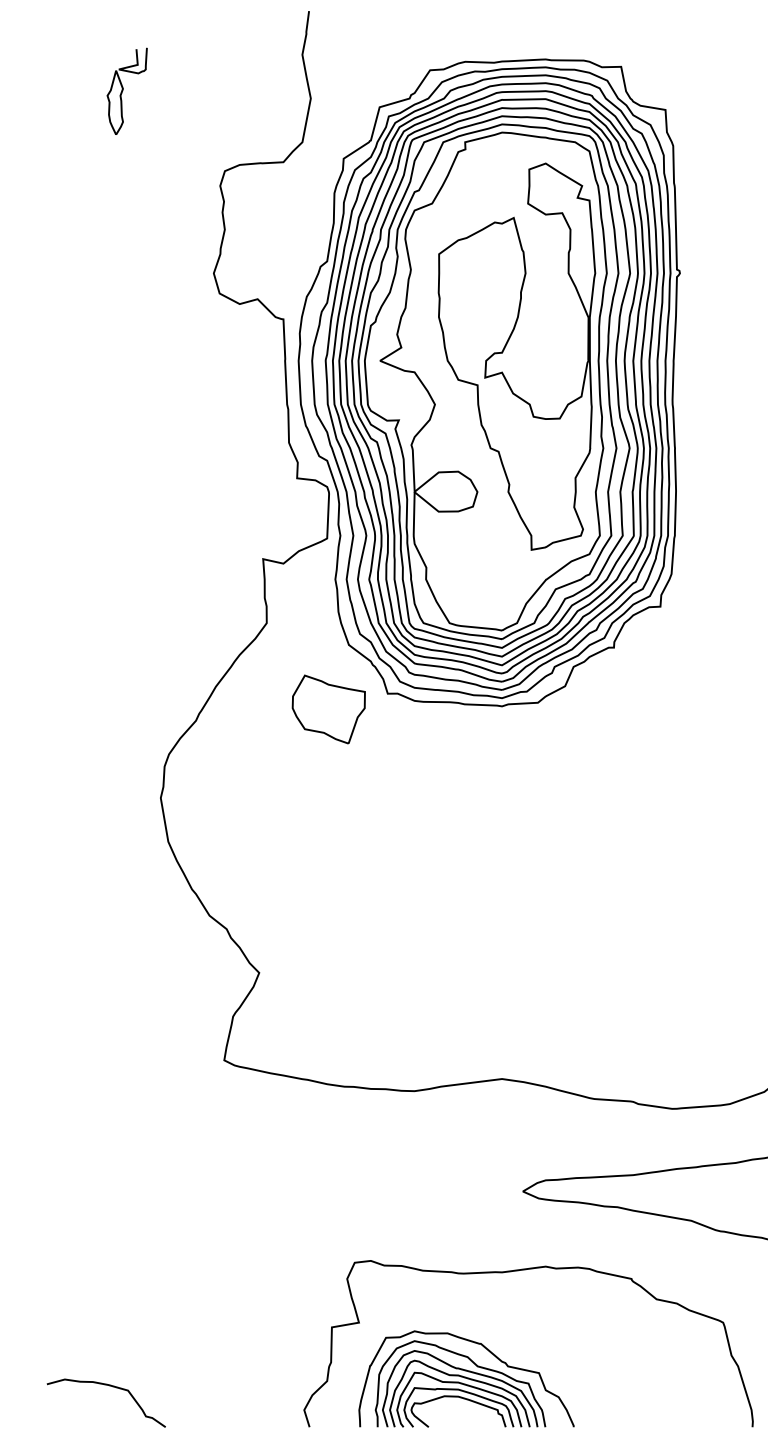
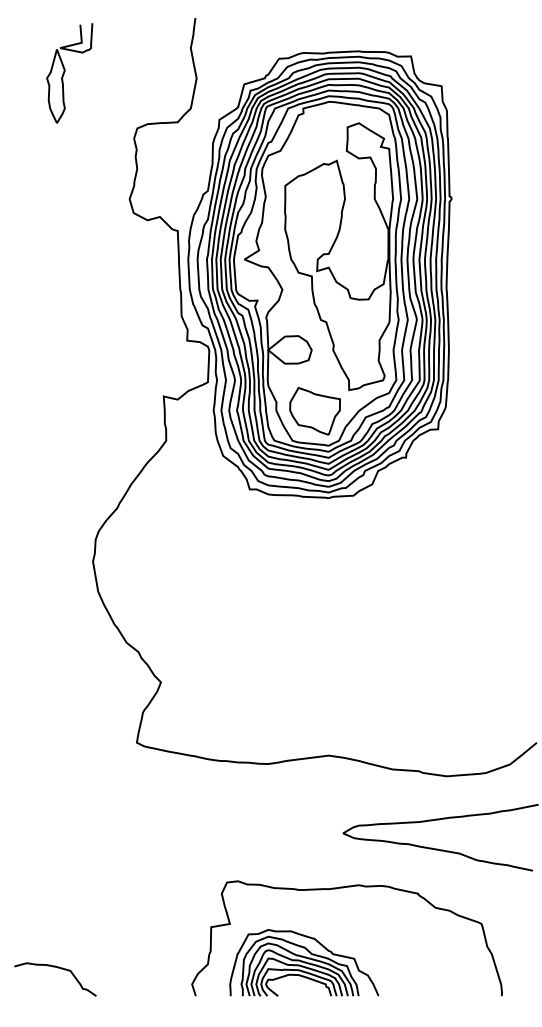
part: (126, 91) -> (69, 73), size x1.67
part: (327, 709) -> (314, 411), moved

